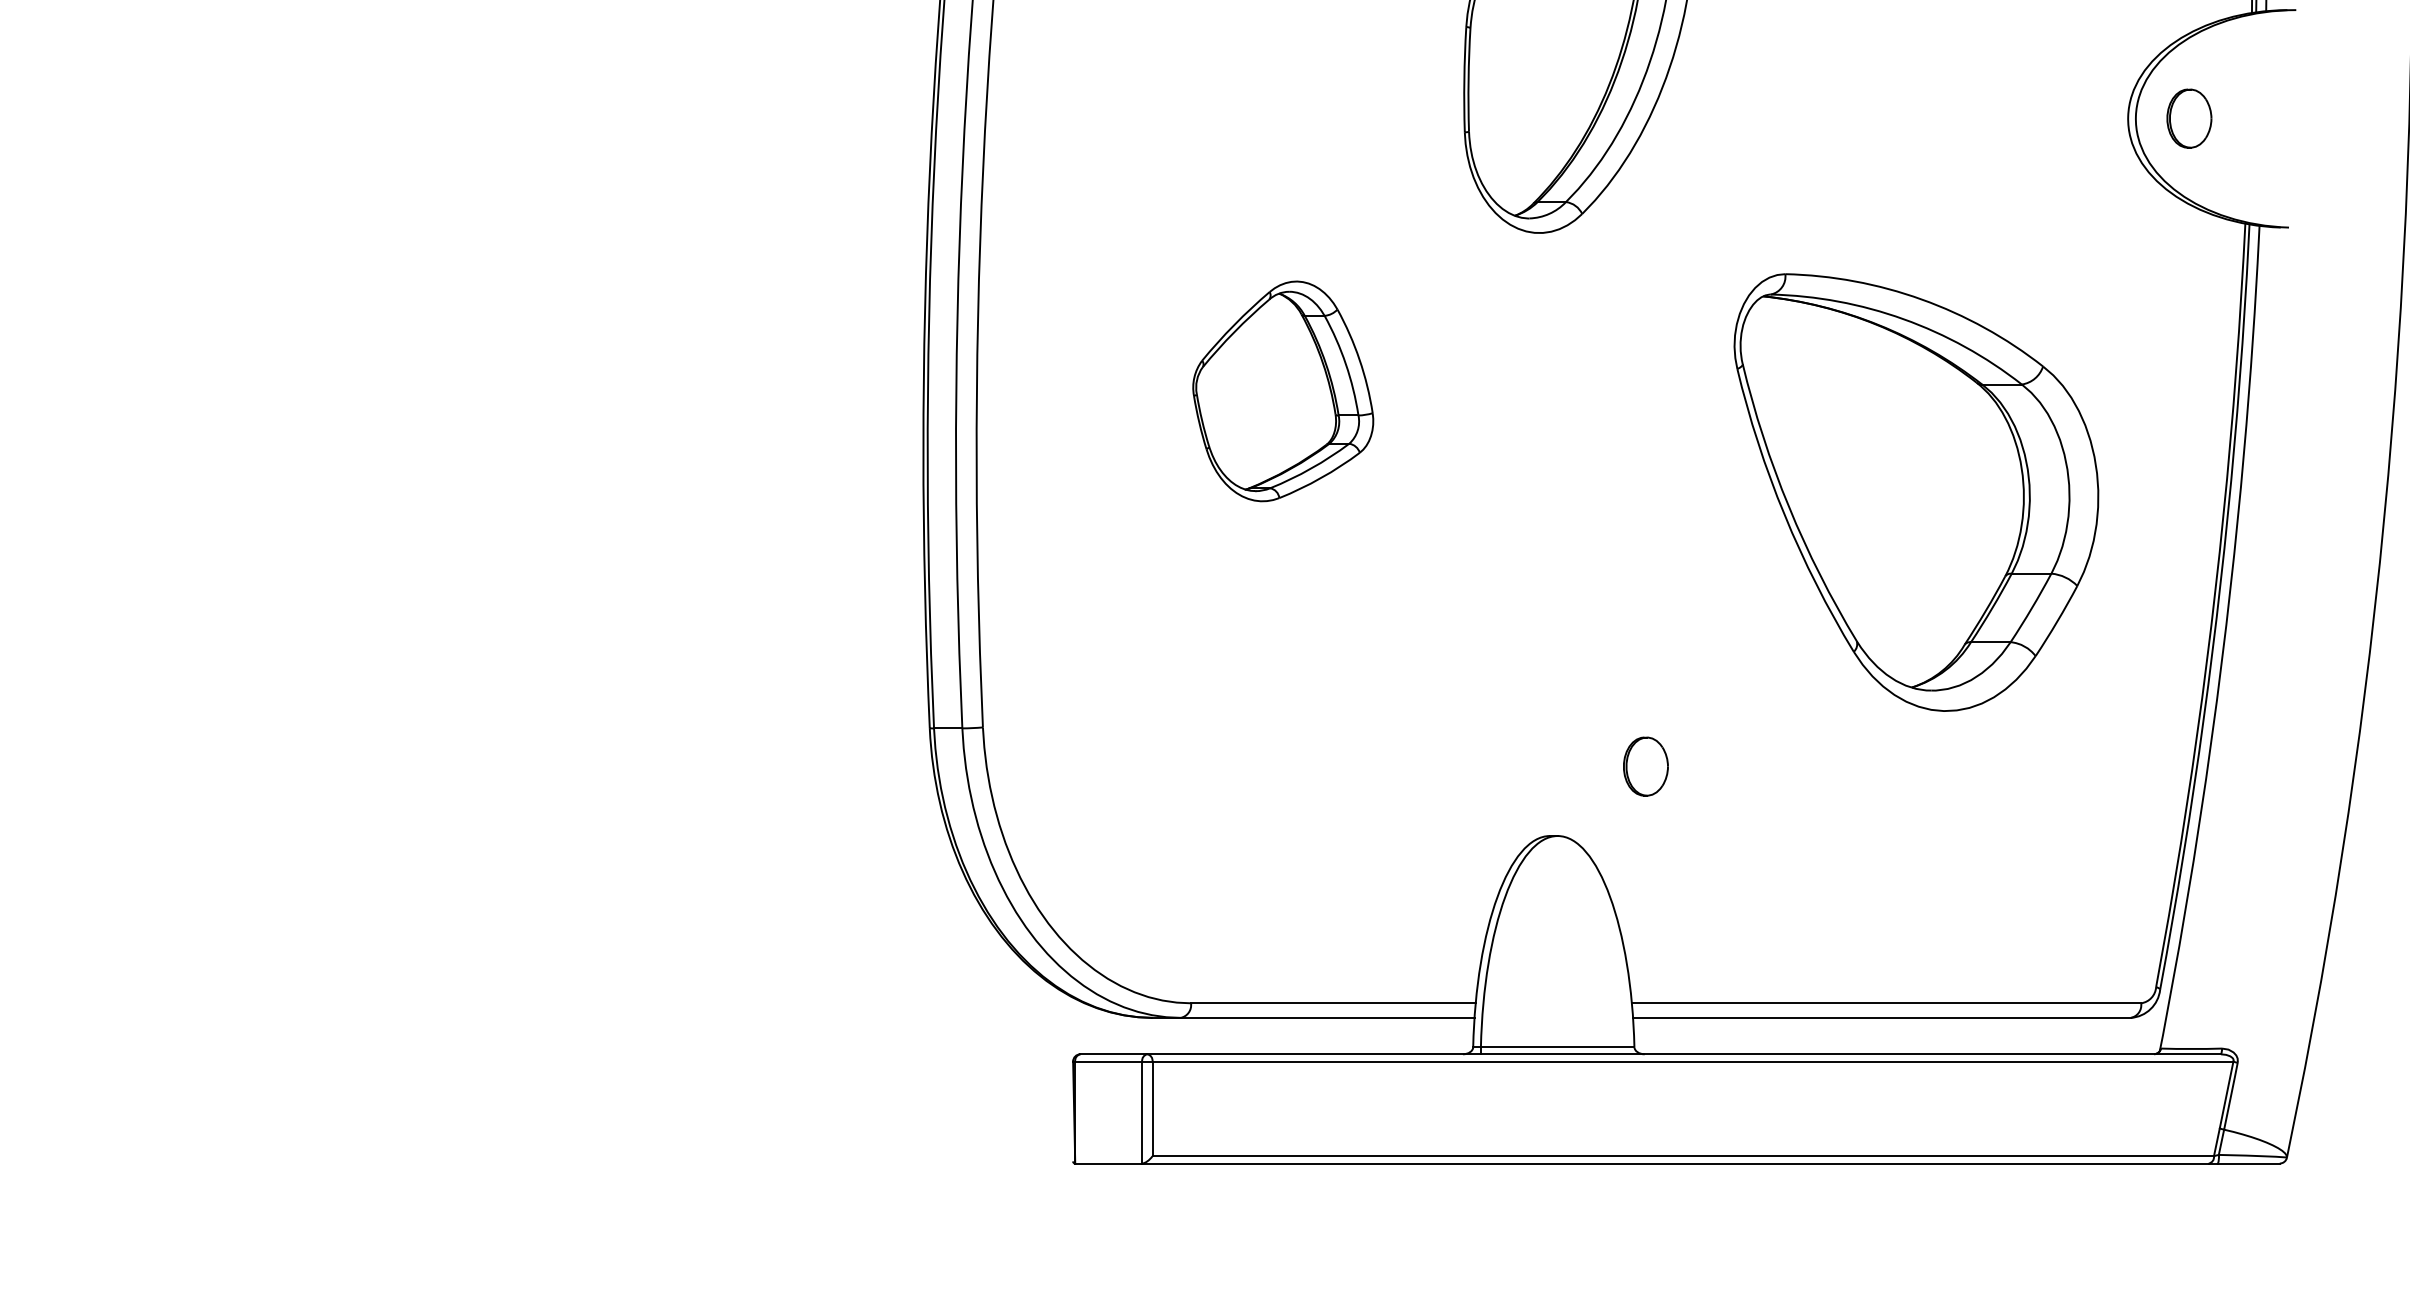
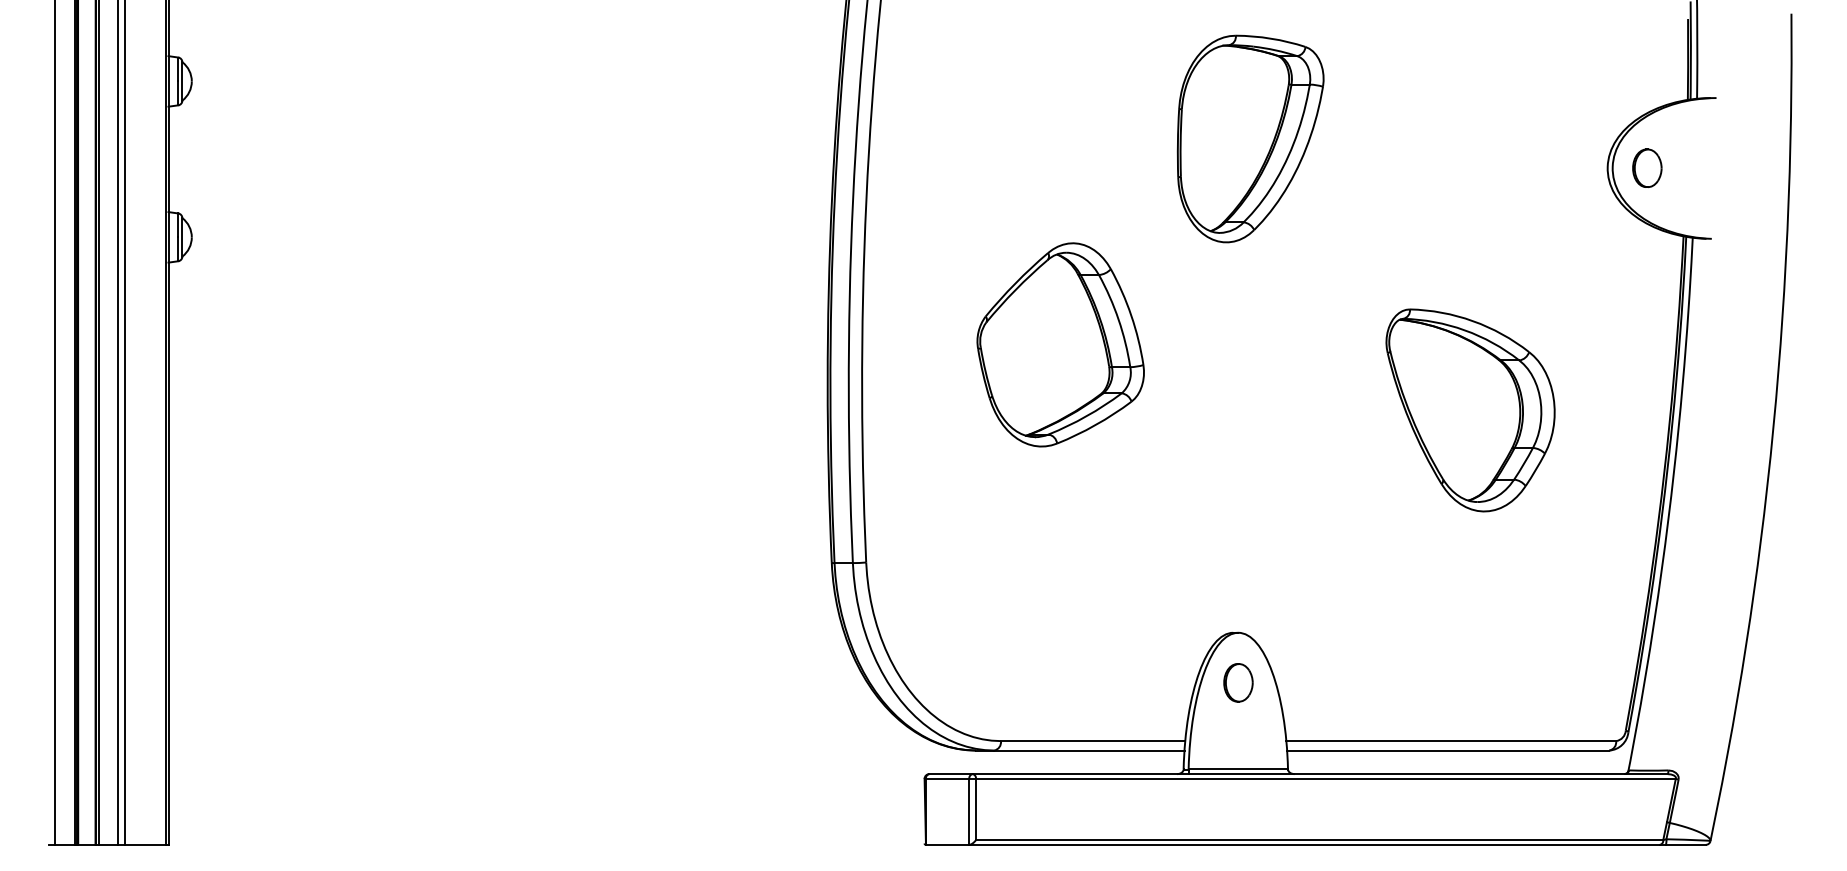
part: (1283, 390) -> (1060, 344), size x1.43
part: (1916, 492) -> (1470, 410), size x0.71
part: (1645, 766) -> (1238, 682), moved

